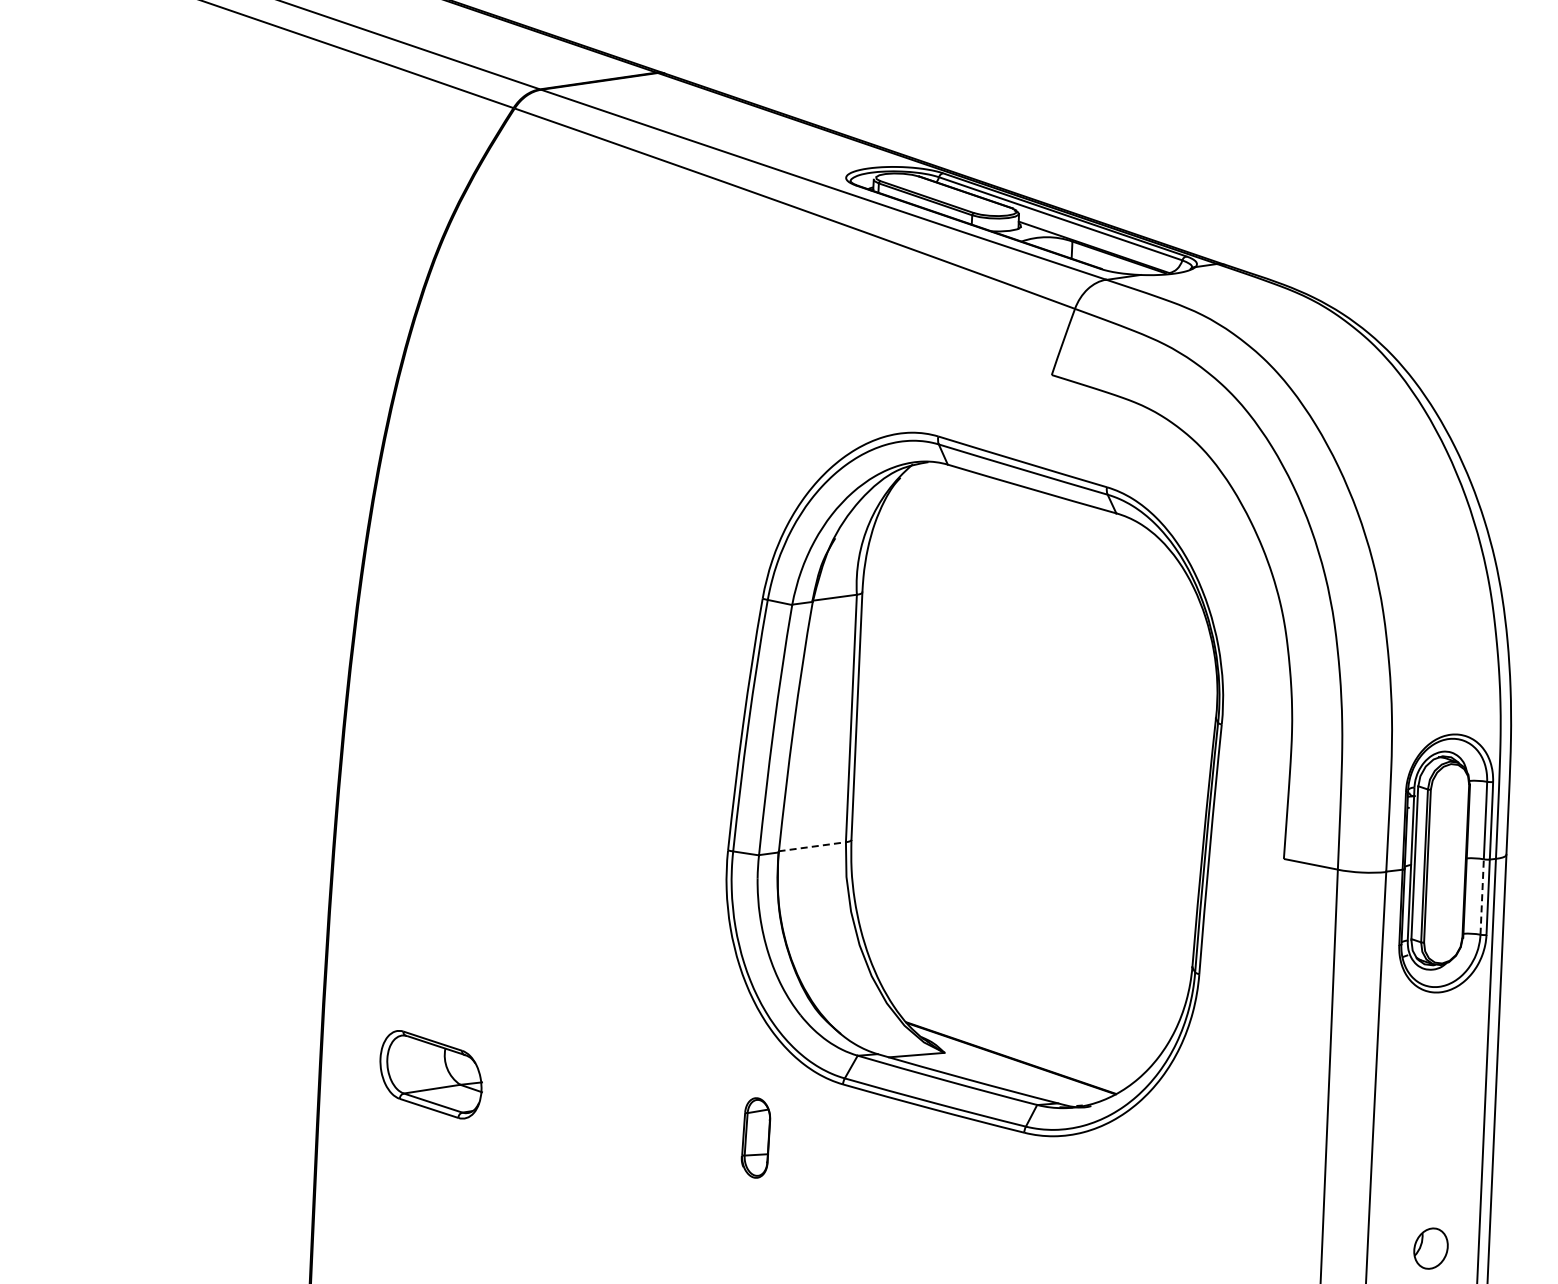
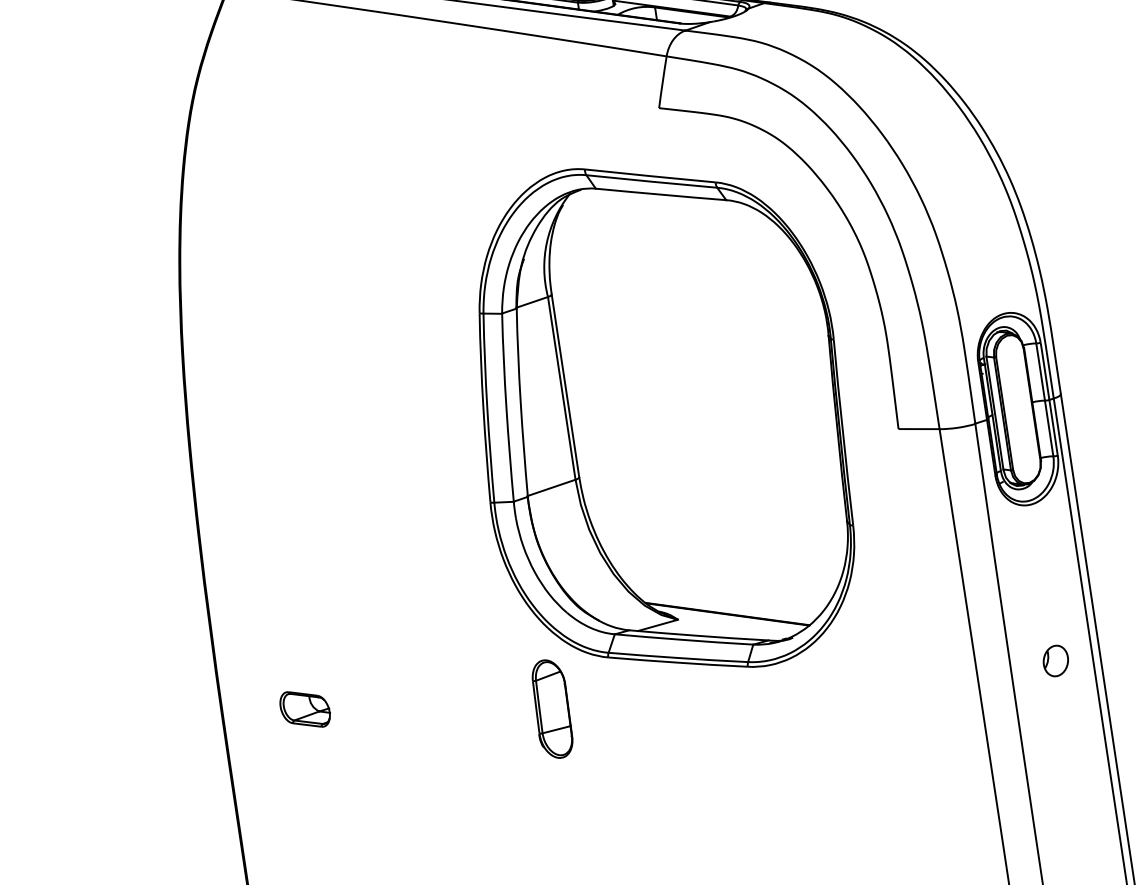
line: (812, 846) -> (551, 487), dashed -> solid
line: (1482, 897) -> (1049, 428), dashed -> solid
part: (430, 1074) -> (304, 709), size x0.62
part: (755, 1137) -> (551, 708), size x1.67
part: (1430, 1248) -> (1055, 660), moved

